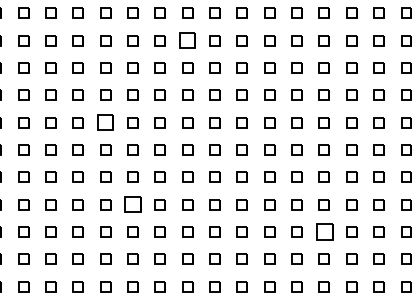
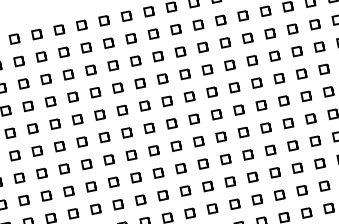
part: (187, 40) -> (130, 38), size x0.62
part: (105, 122) -> (77, 119), size x0.62
part: (132, 204) -> (113, 182), size x0.62
part: (323, 231) -> (274, 172), size x0.62

